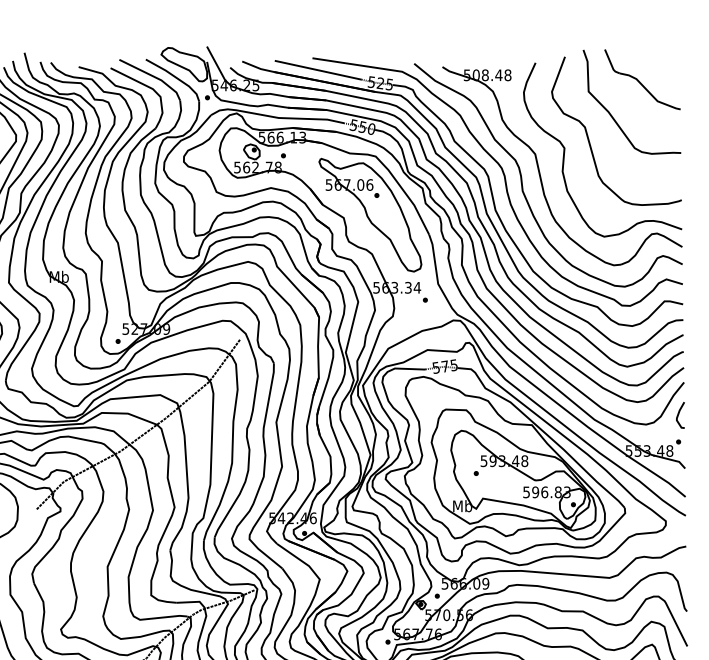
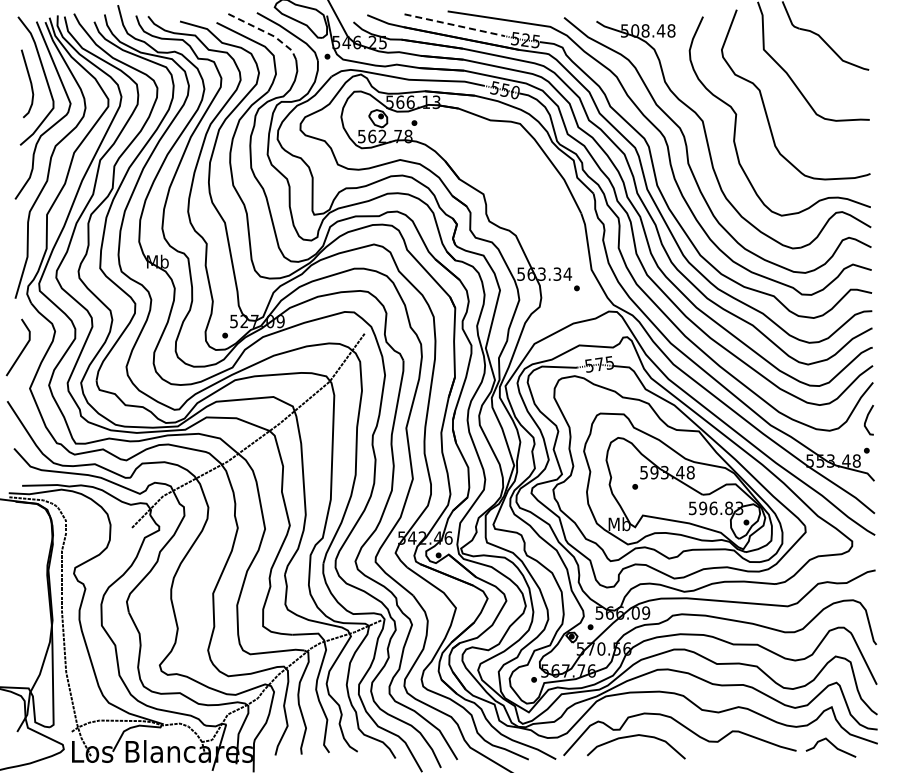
line: (318, 70) -> (454, 25), solid -> dashed
line: (154, 76) -> (266, 32), solid -> dashed
part: (369, 214) -> (513, 190), removed

